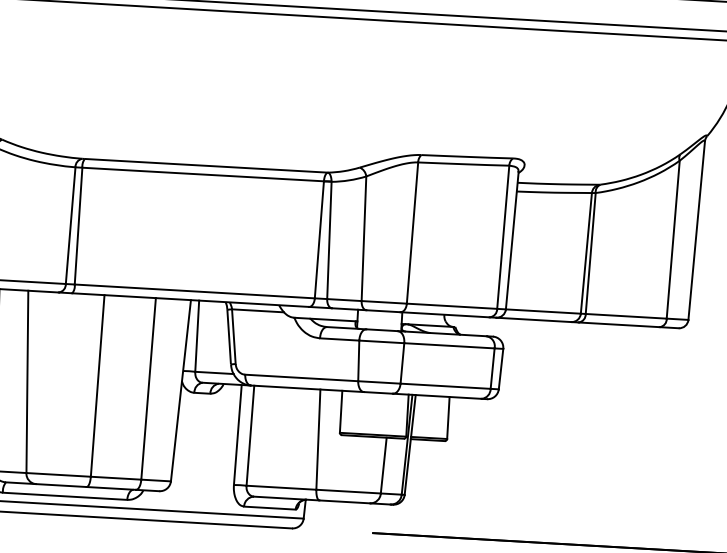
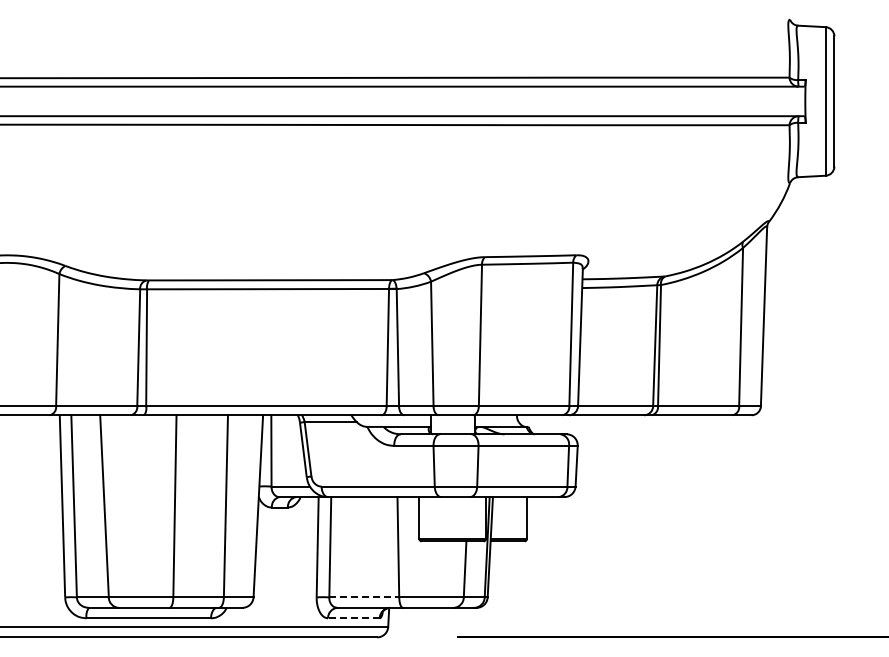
line: (281, 487) -> (364, 597), solid -> dashed
line: (269, 508) -> (353, 618), solid -> dashed

